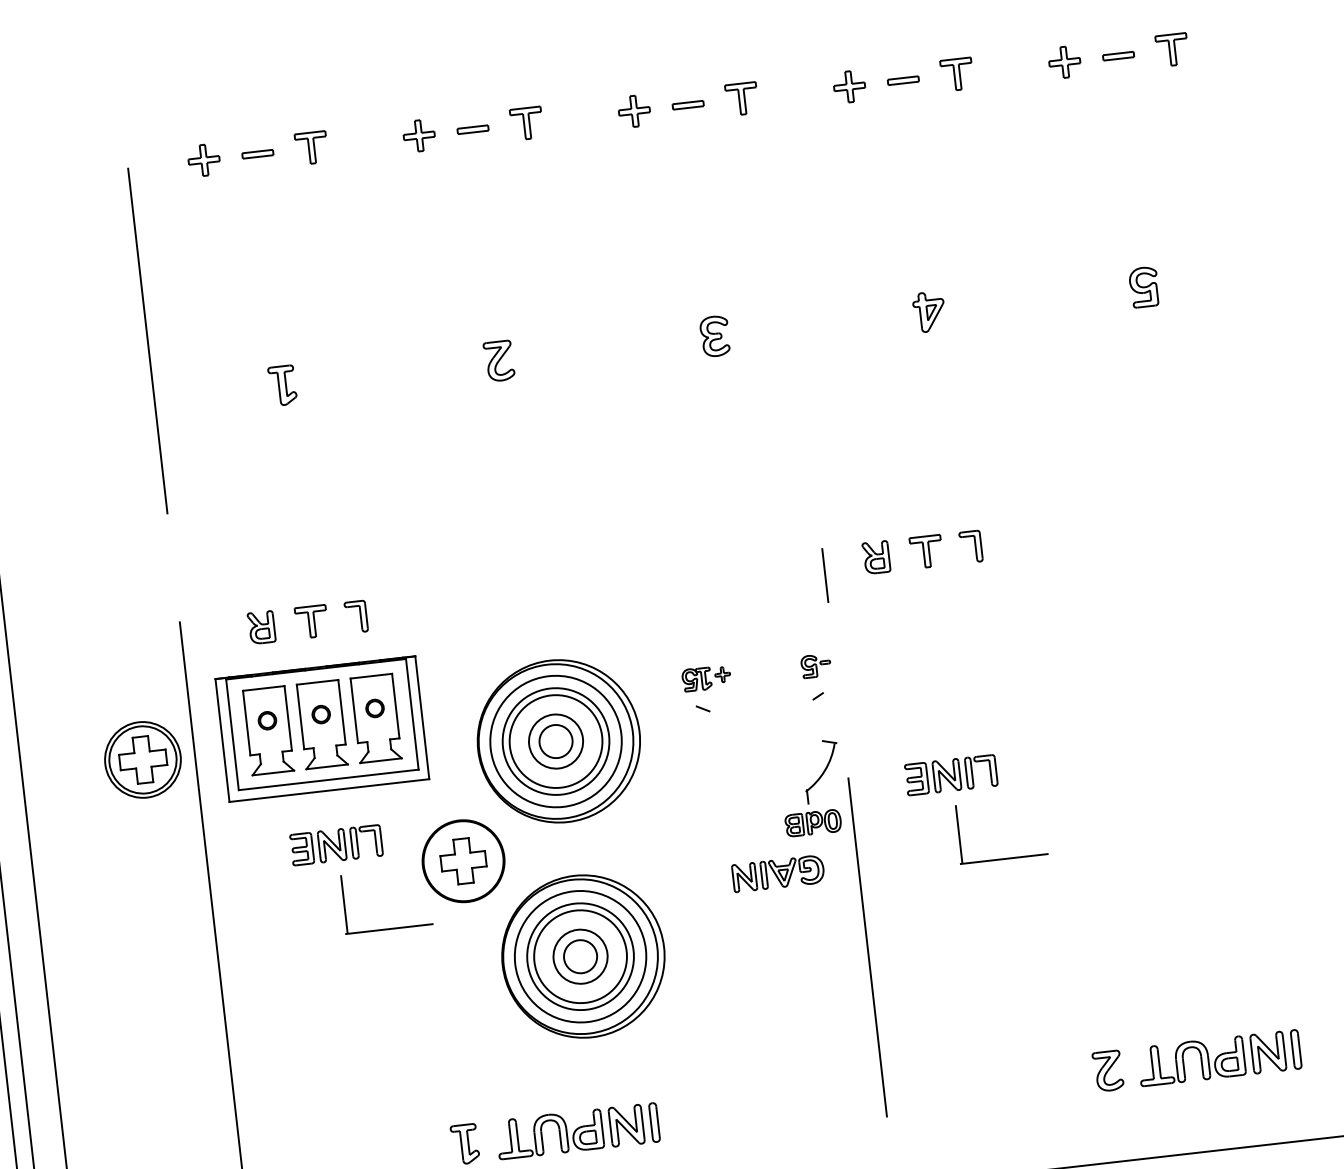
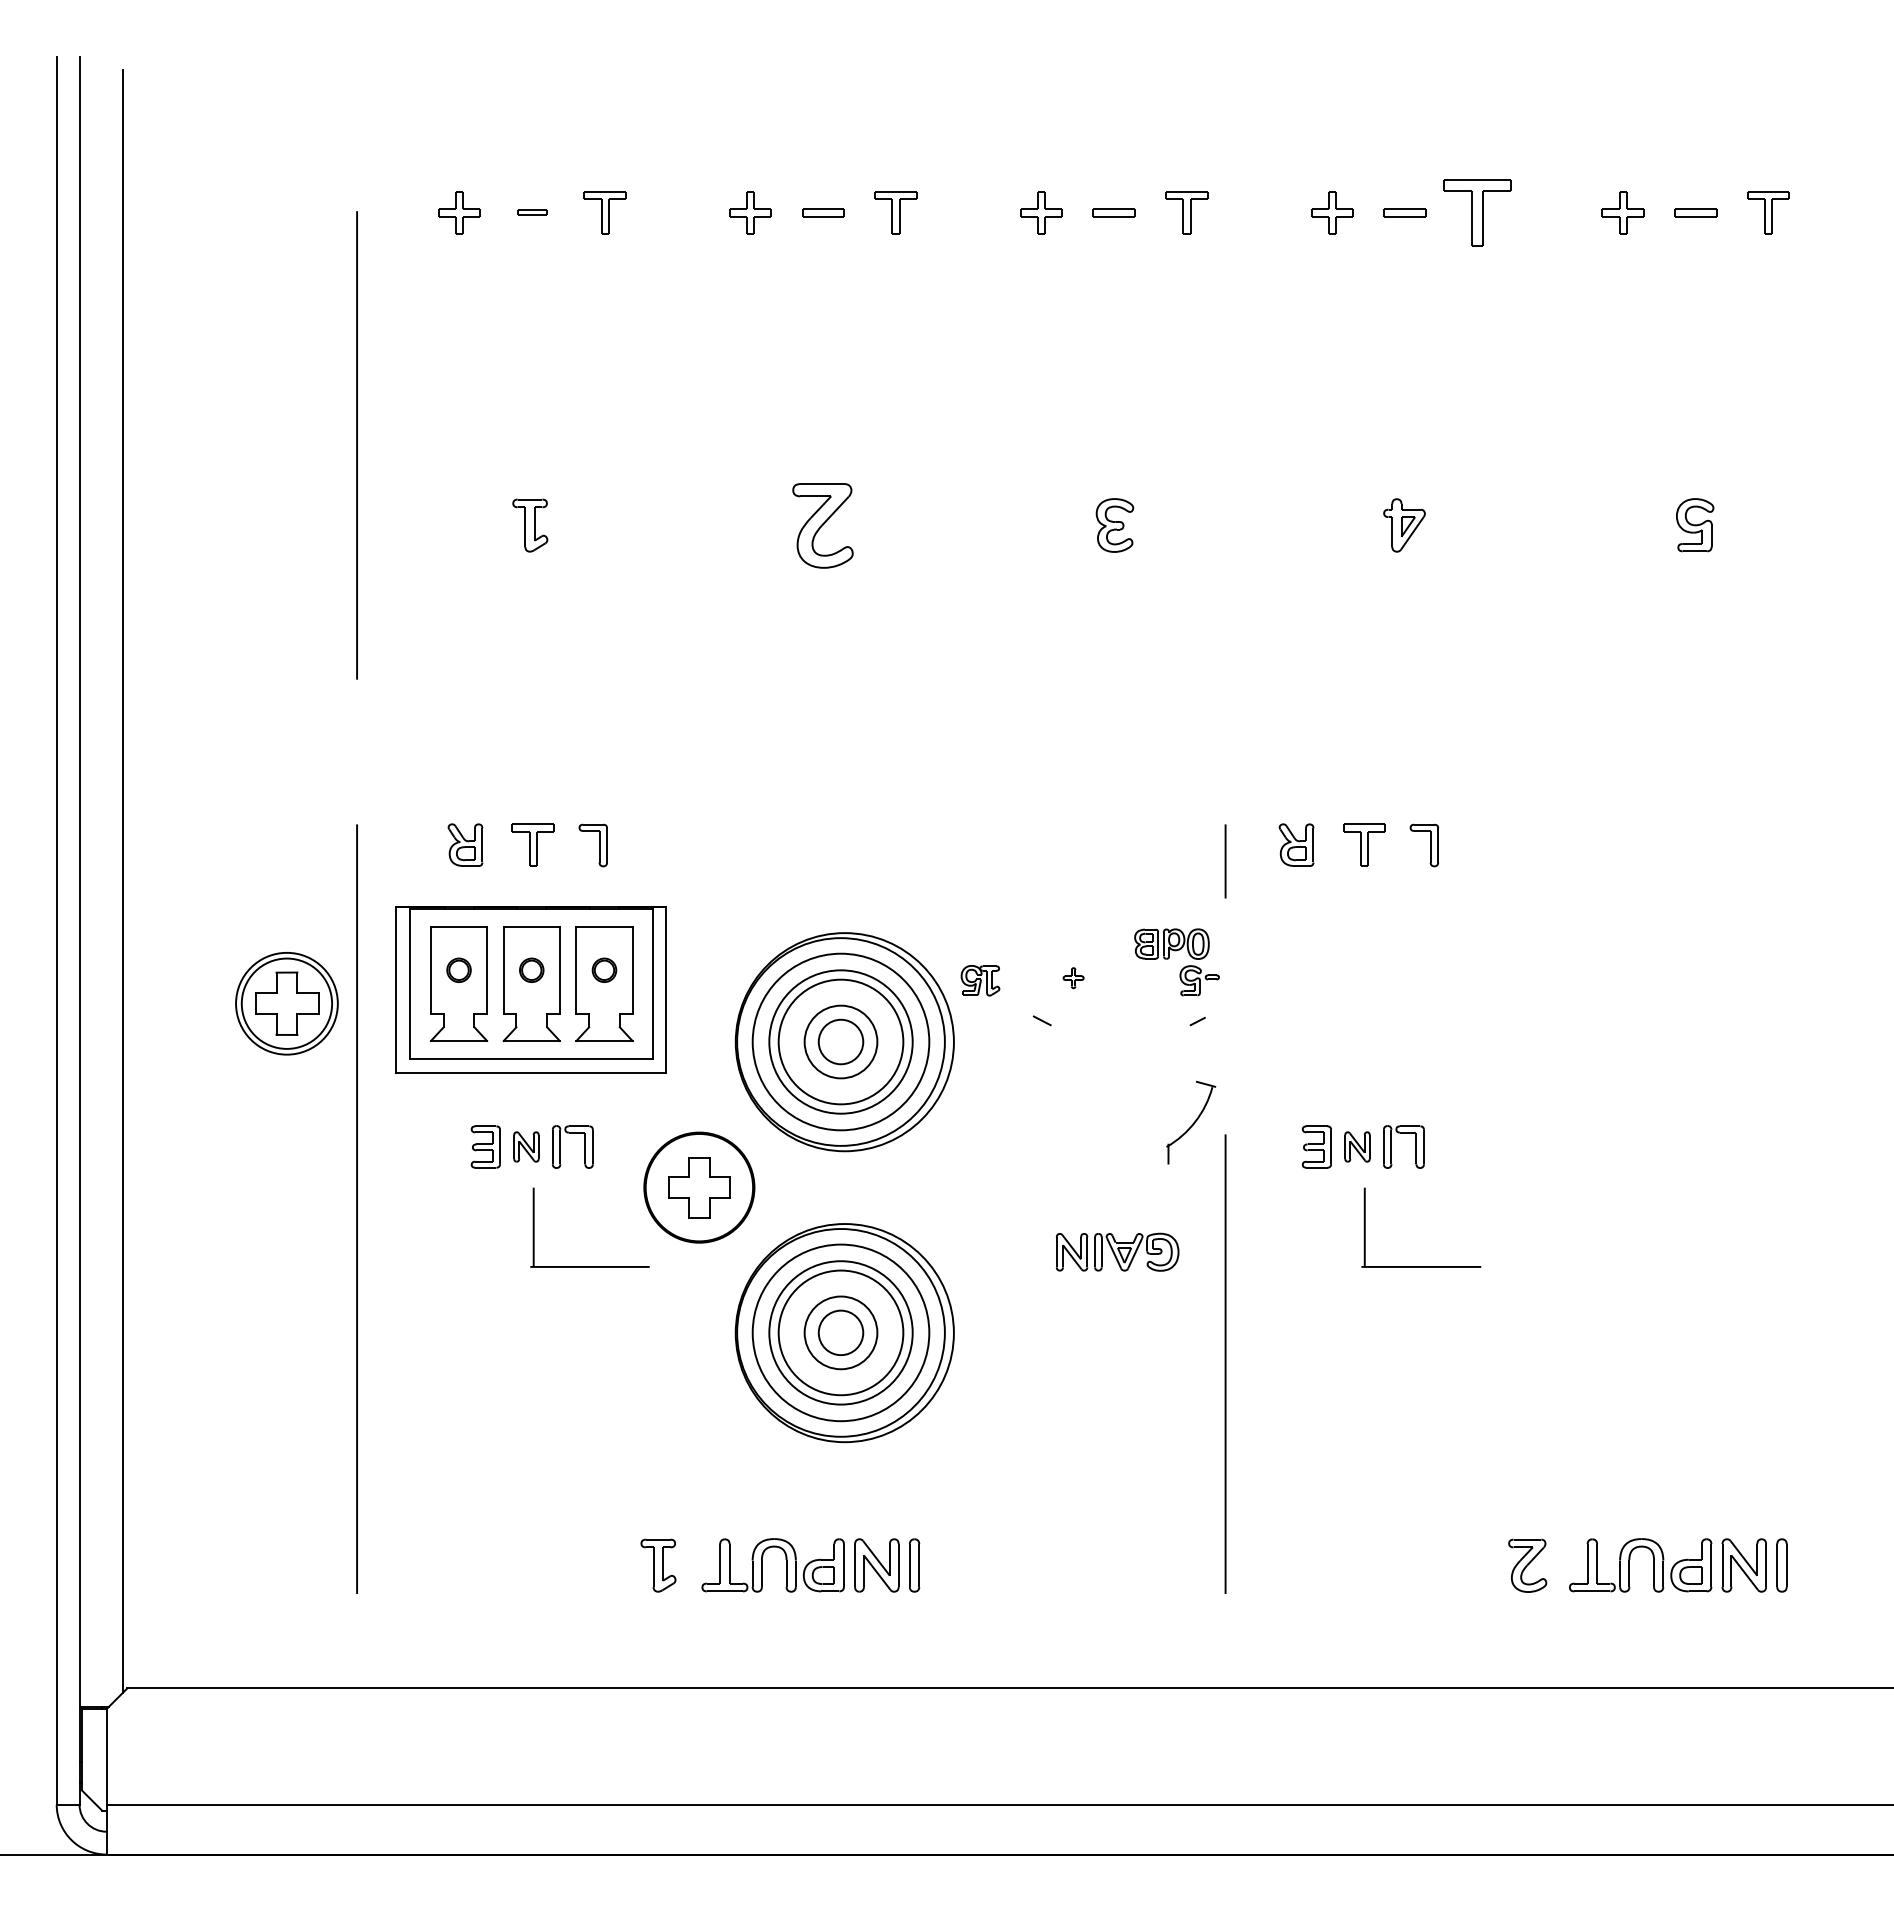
part: (956, 74) -> (1477, 212), size x1.6
part: (257, 153) -> (532, 212), size x0.7
part: (498, 361) -> (822, 525), size x1.6
part: (696, 679) -> (980, 980), moved
part: (946, 775) -> (1357, 1146), size x0.7
part: (812, 822) -> (1171, 943), moved
part: (332, 845) -> (526, 1146), size x0.7

